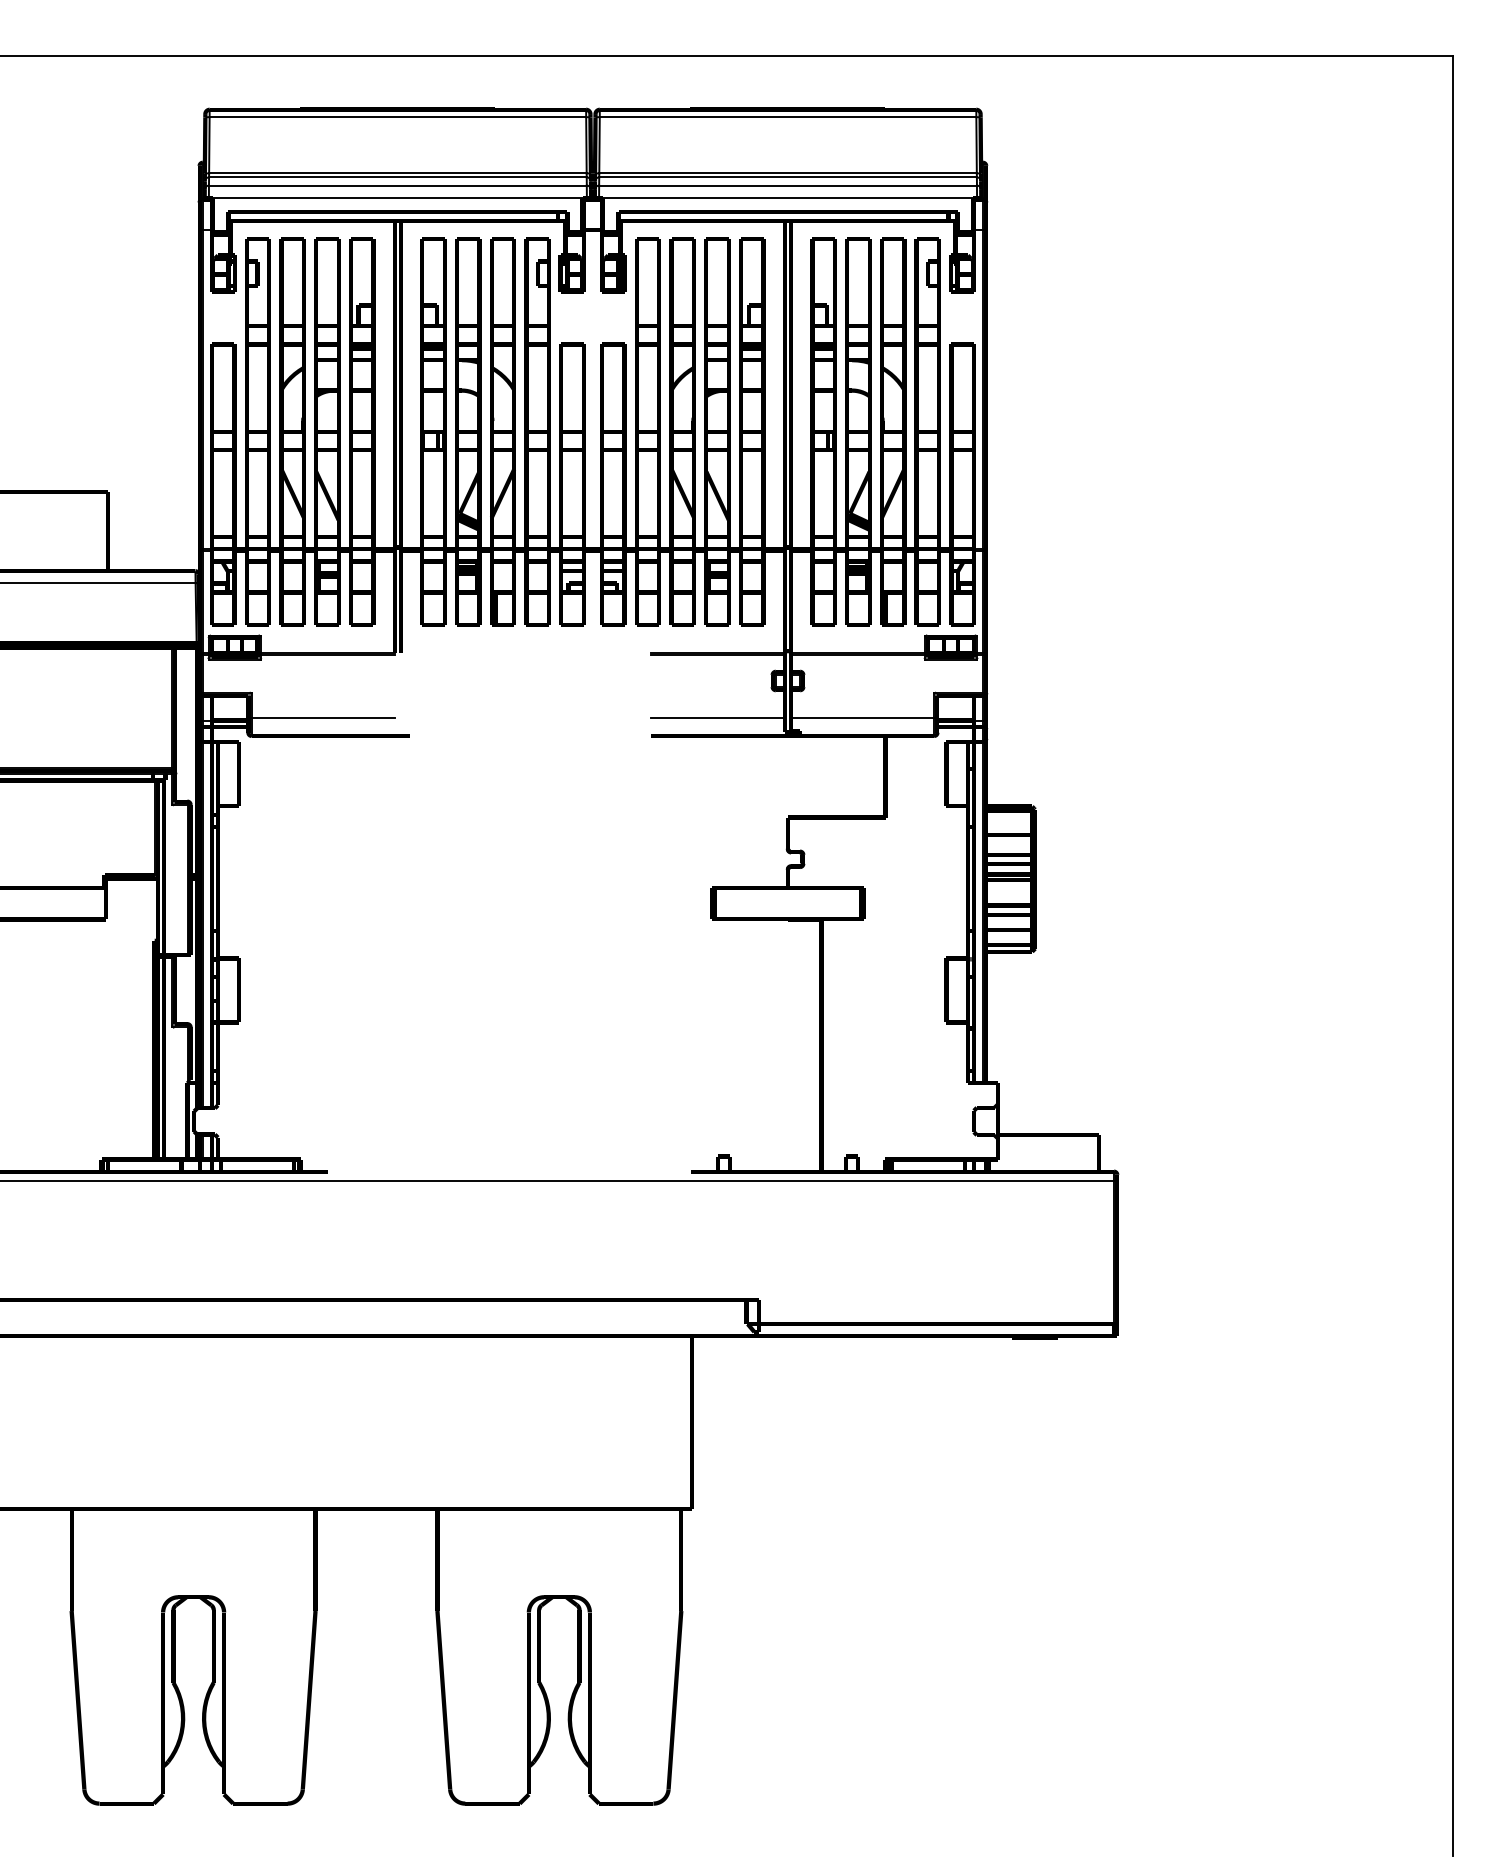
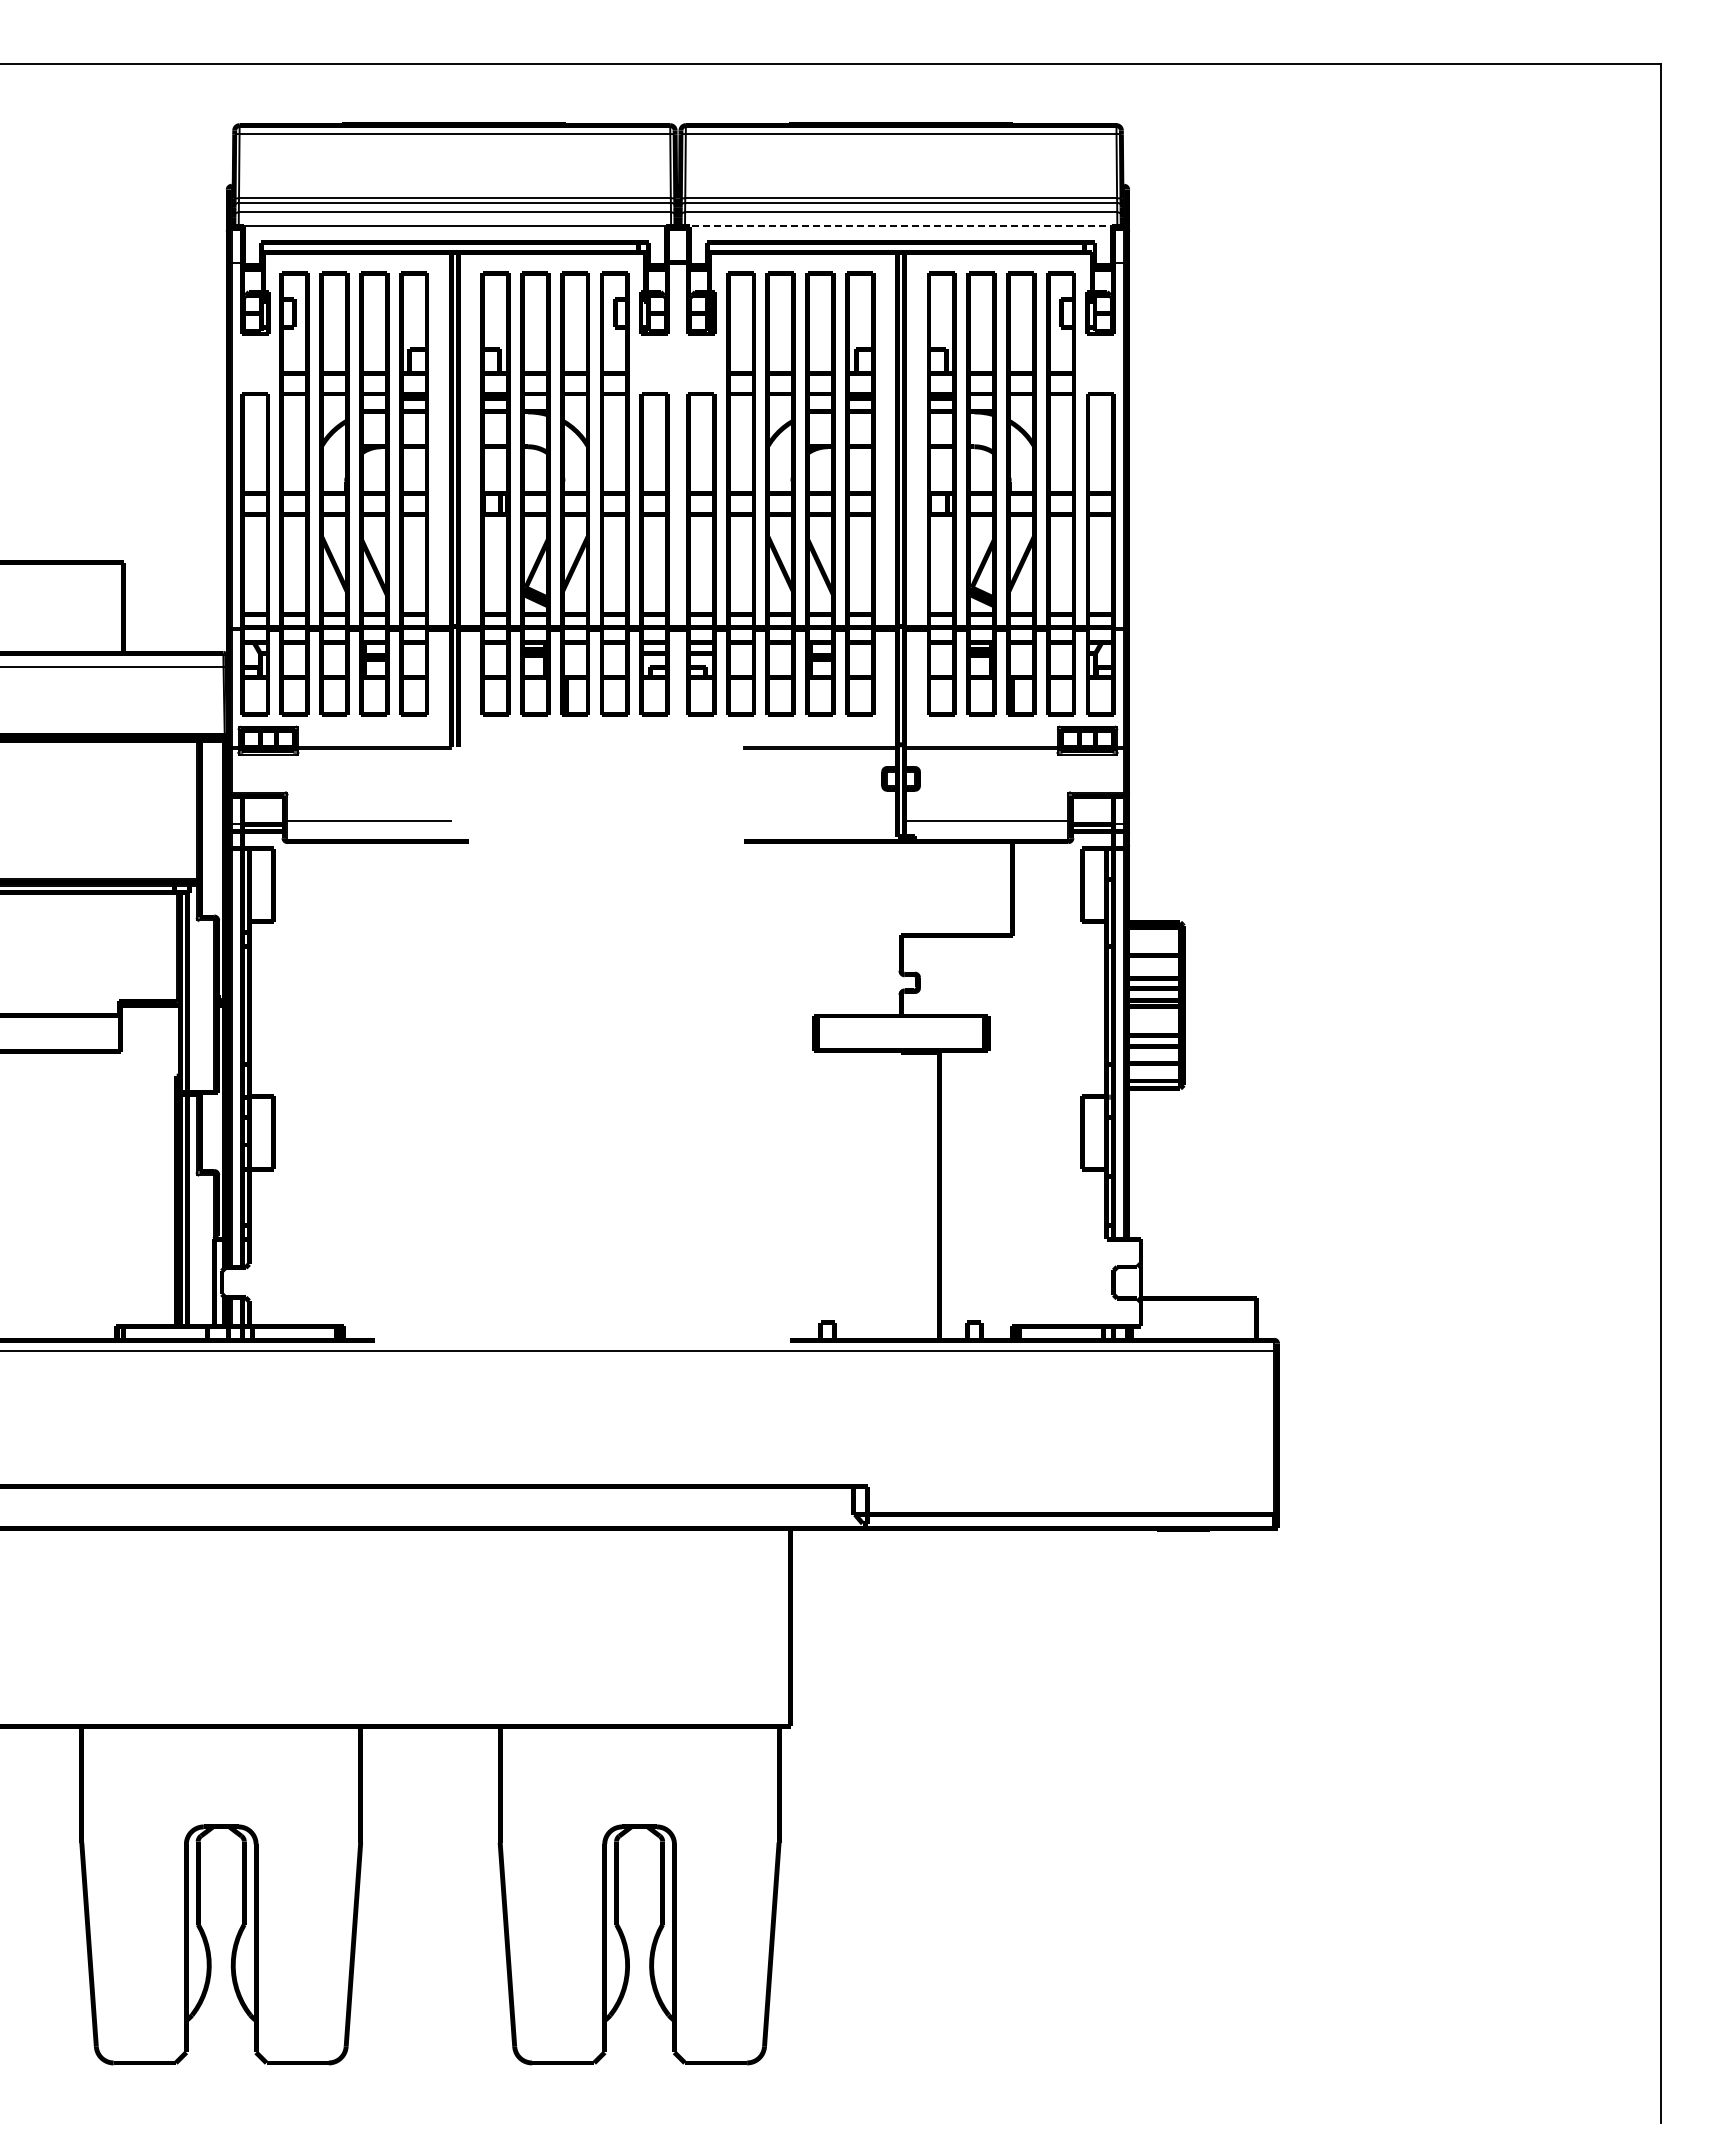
line: (787, 198) -> (900, 226), solid -> dashed
line: (717, 717) -> (820, 820), removed

